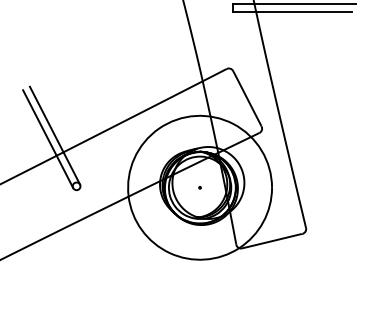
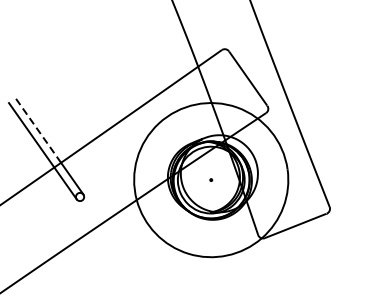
line: (46, 119) -> (38, 130), solid -> dashed

